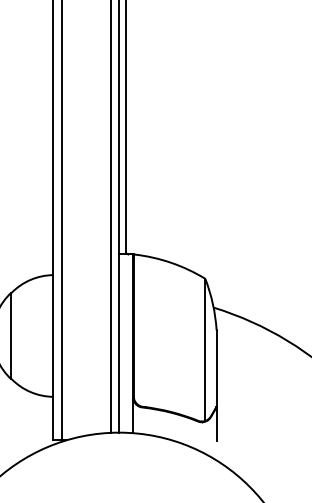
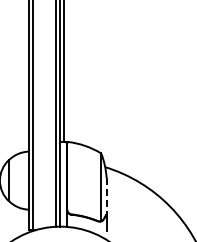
line: (216, 369) -> (106, 196), solid -> dashed

